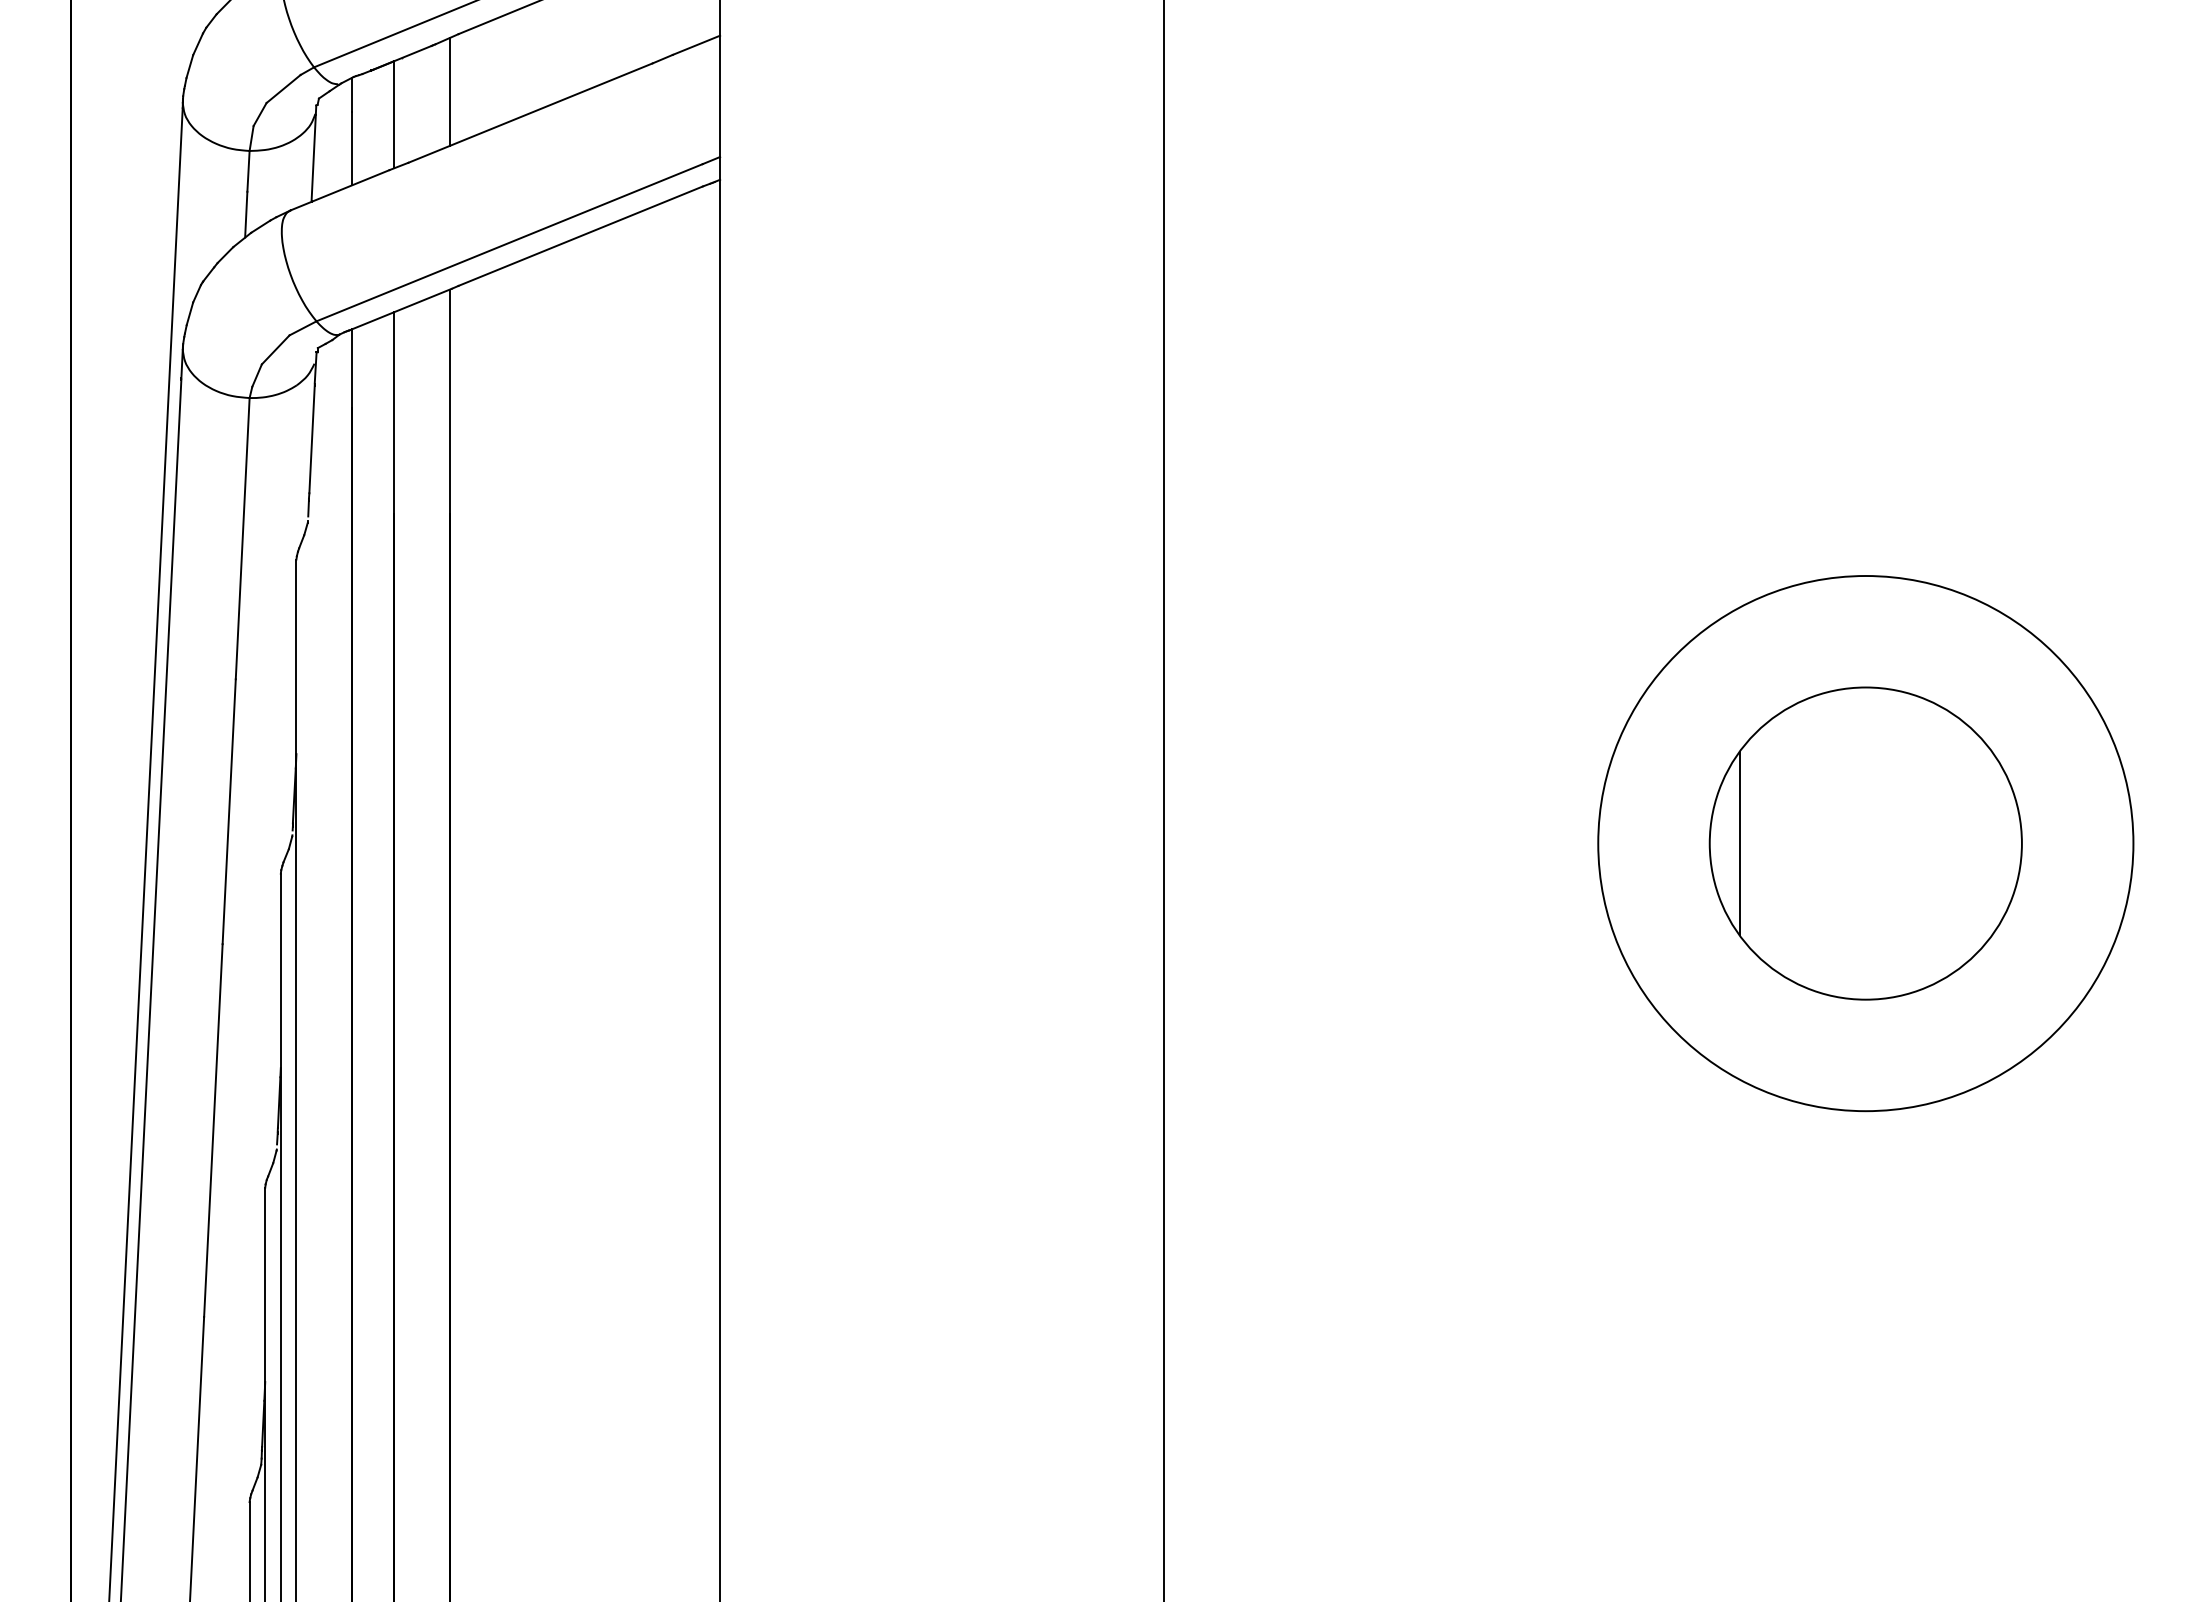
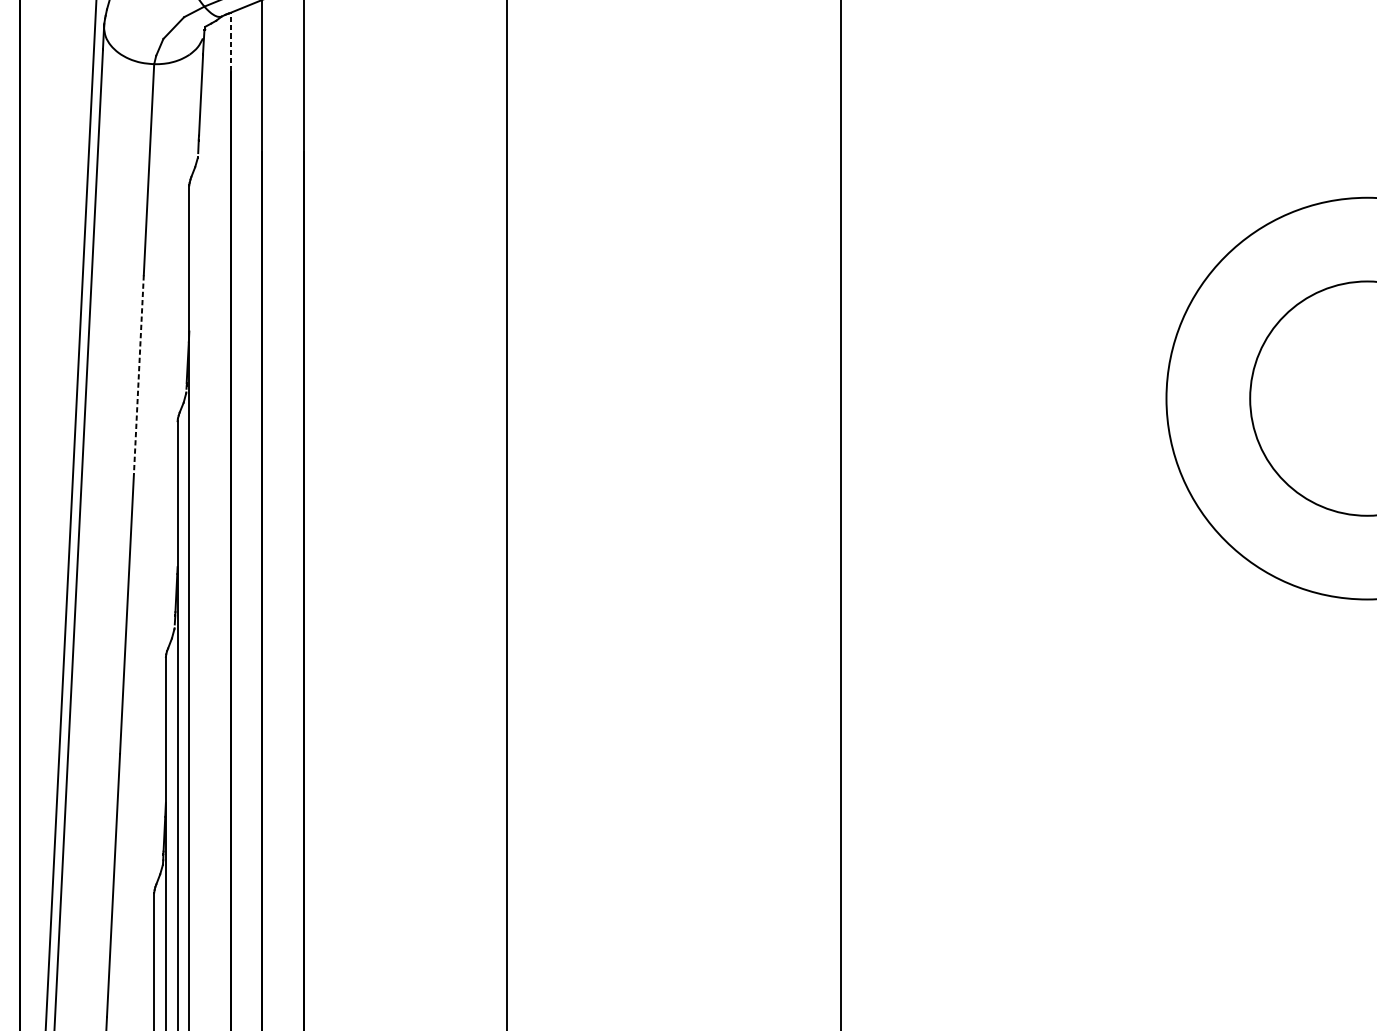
line: (352, 368) -> (231, 42), solid -> dashed
line: (229, 811) -> (139, 374), solid -> dashed
line: (1740, 843) -> (1273, 398), removed

